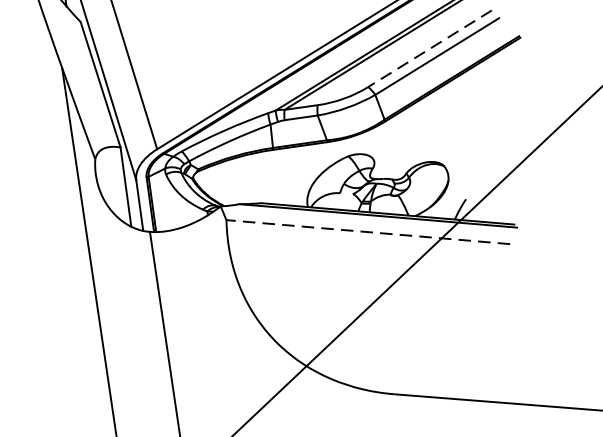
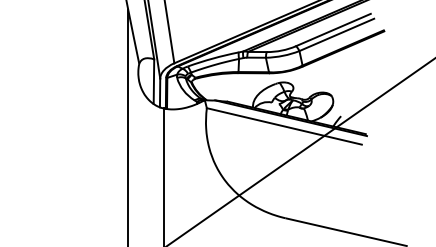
line: (430, 49) -> (333, 30), dashed -> solid
line: (368, 232) -> (284, 126), dashed -> solid

